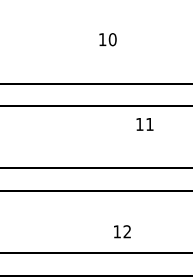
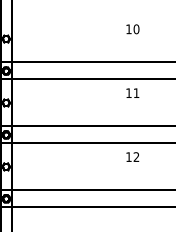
text: (107, 39) -> (132, 29), moved
text: (144, 123) -> (132, 92), moved
text: (122, 230) -> (132, 156), moved

